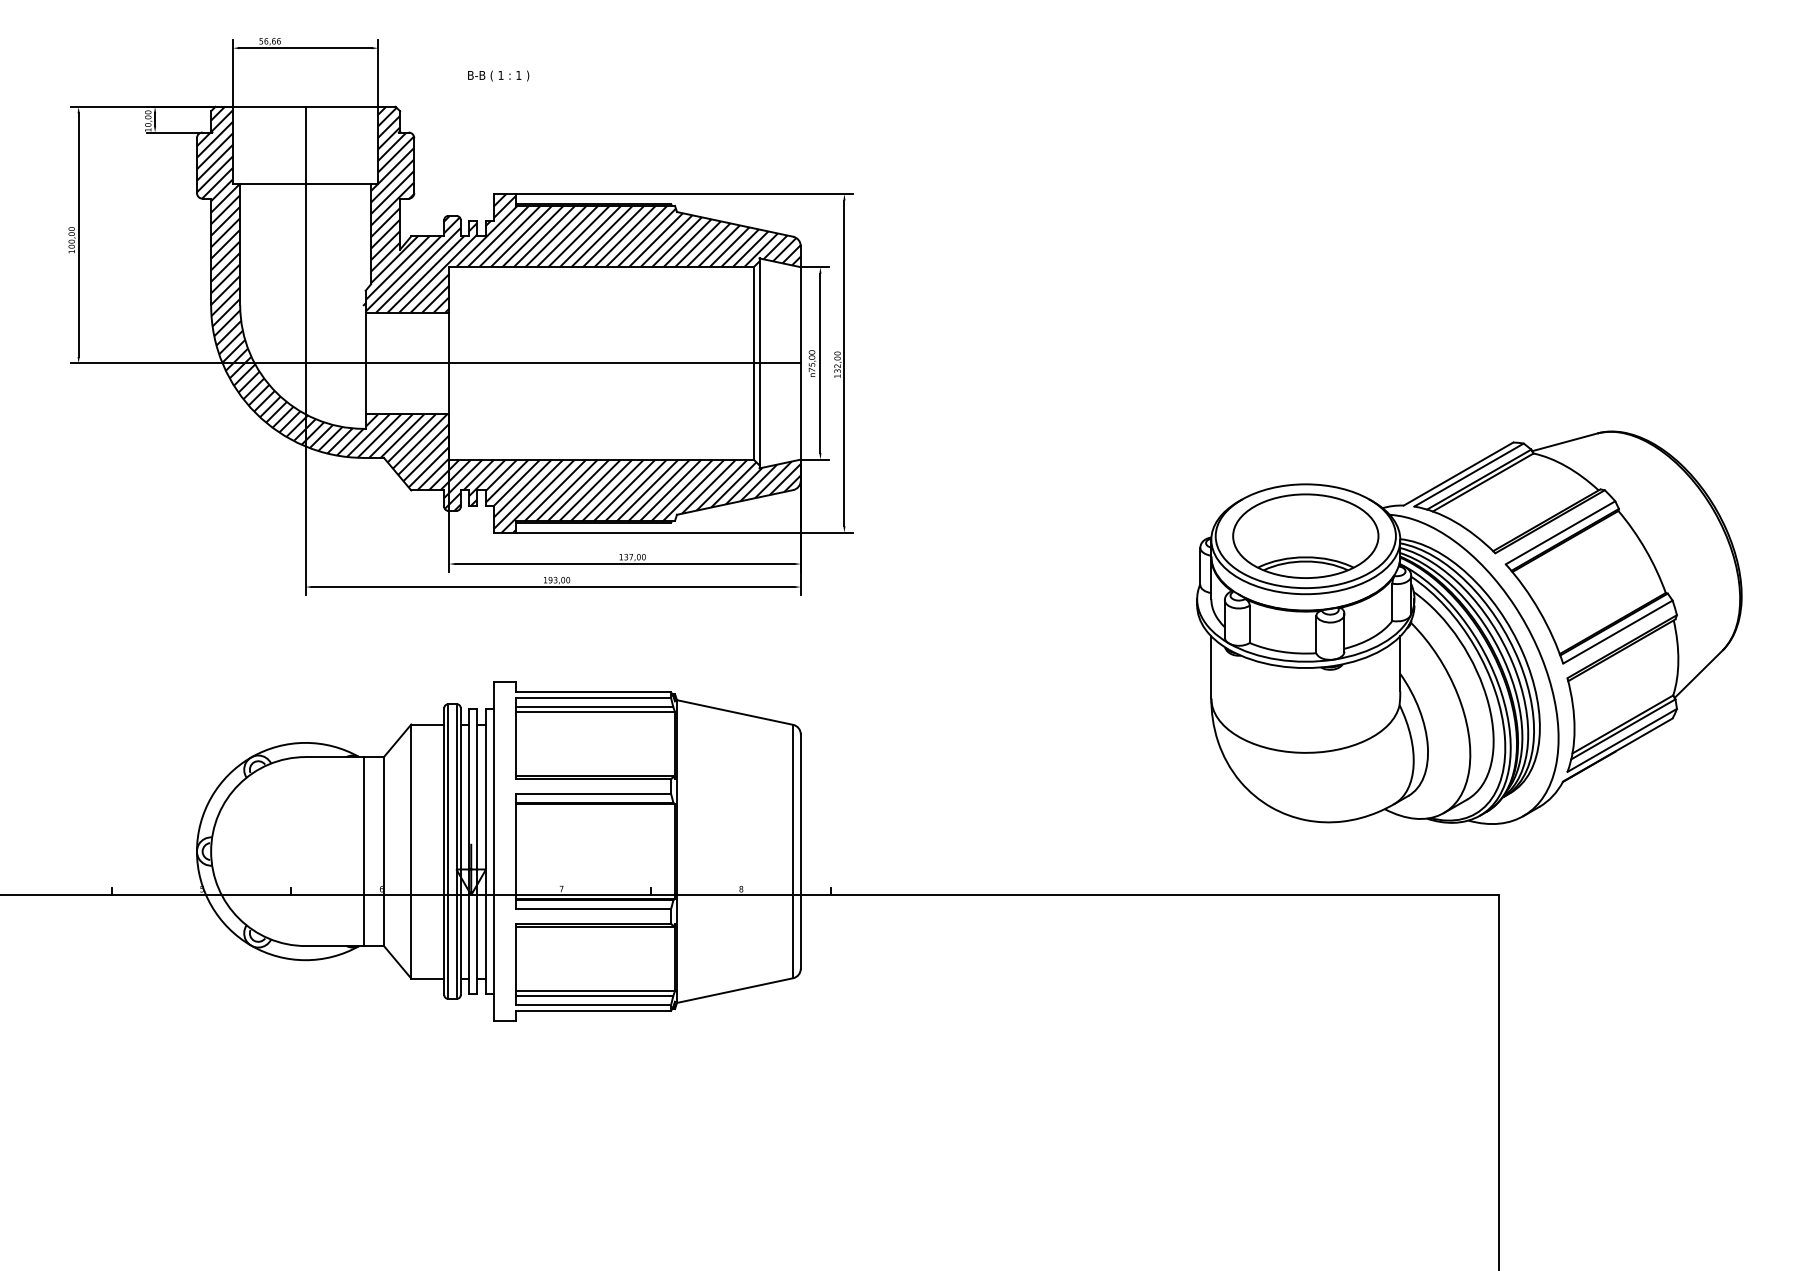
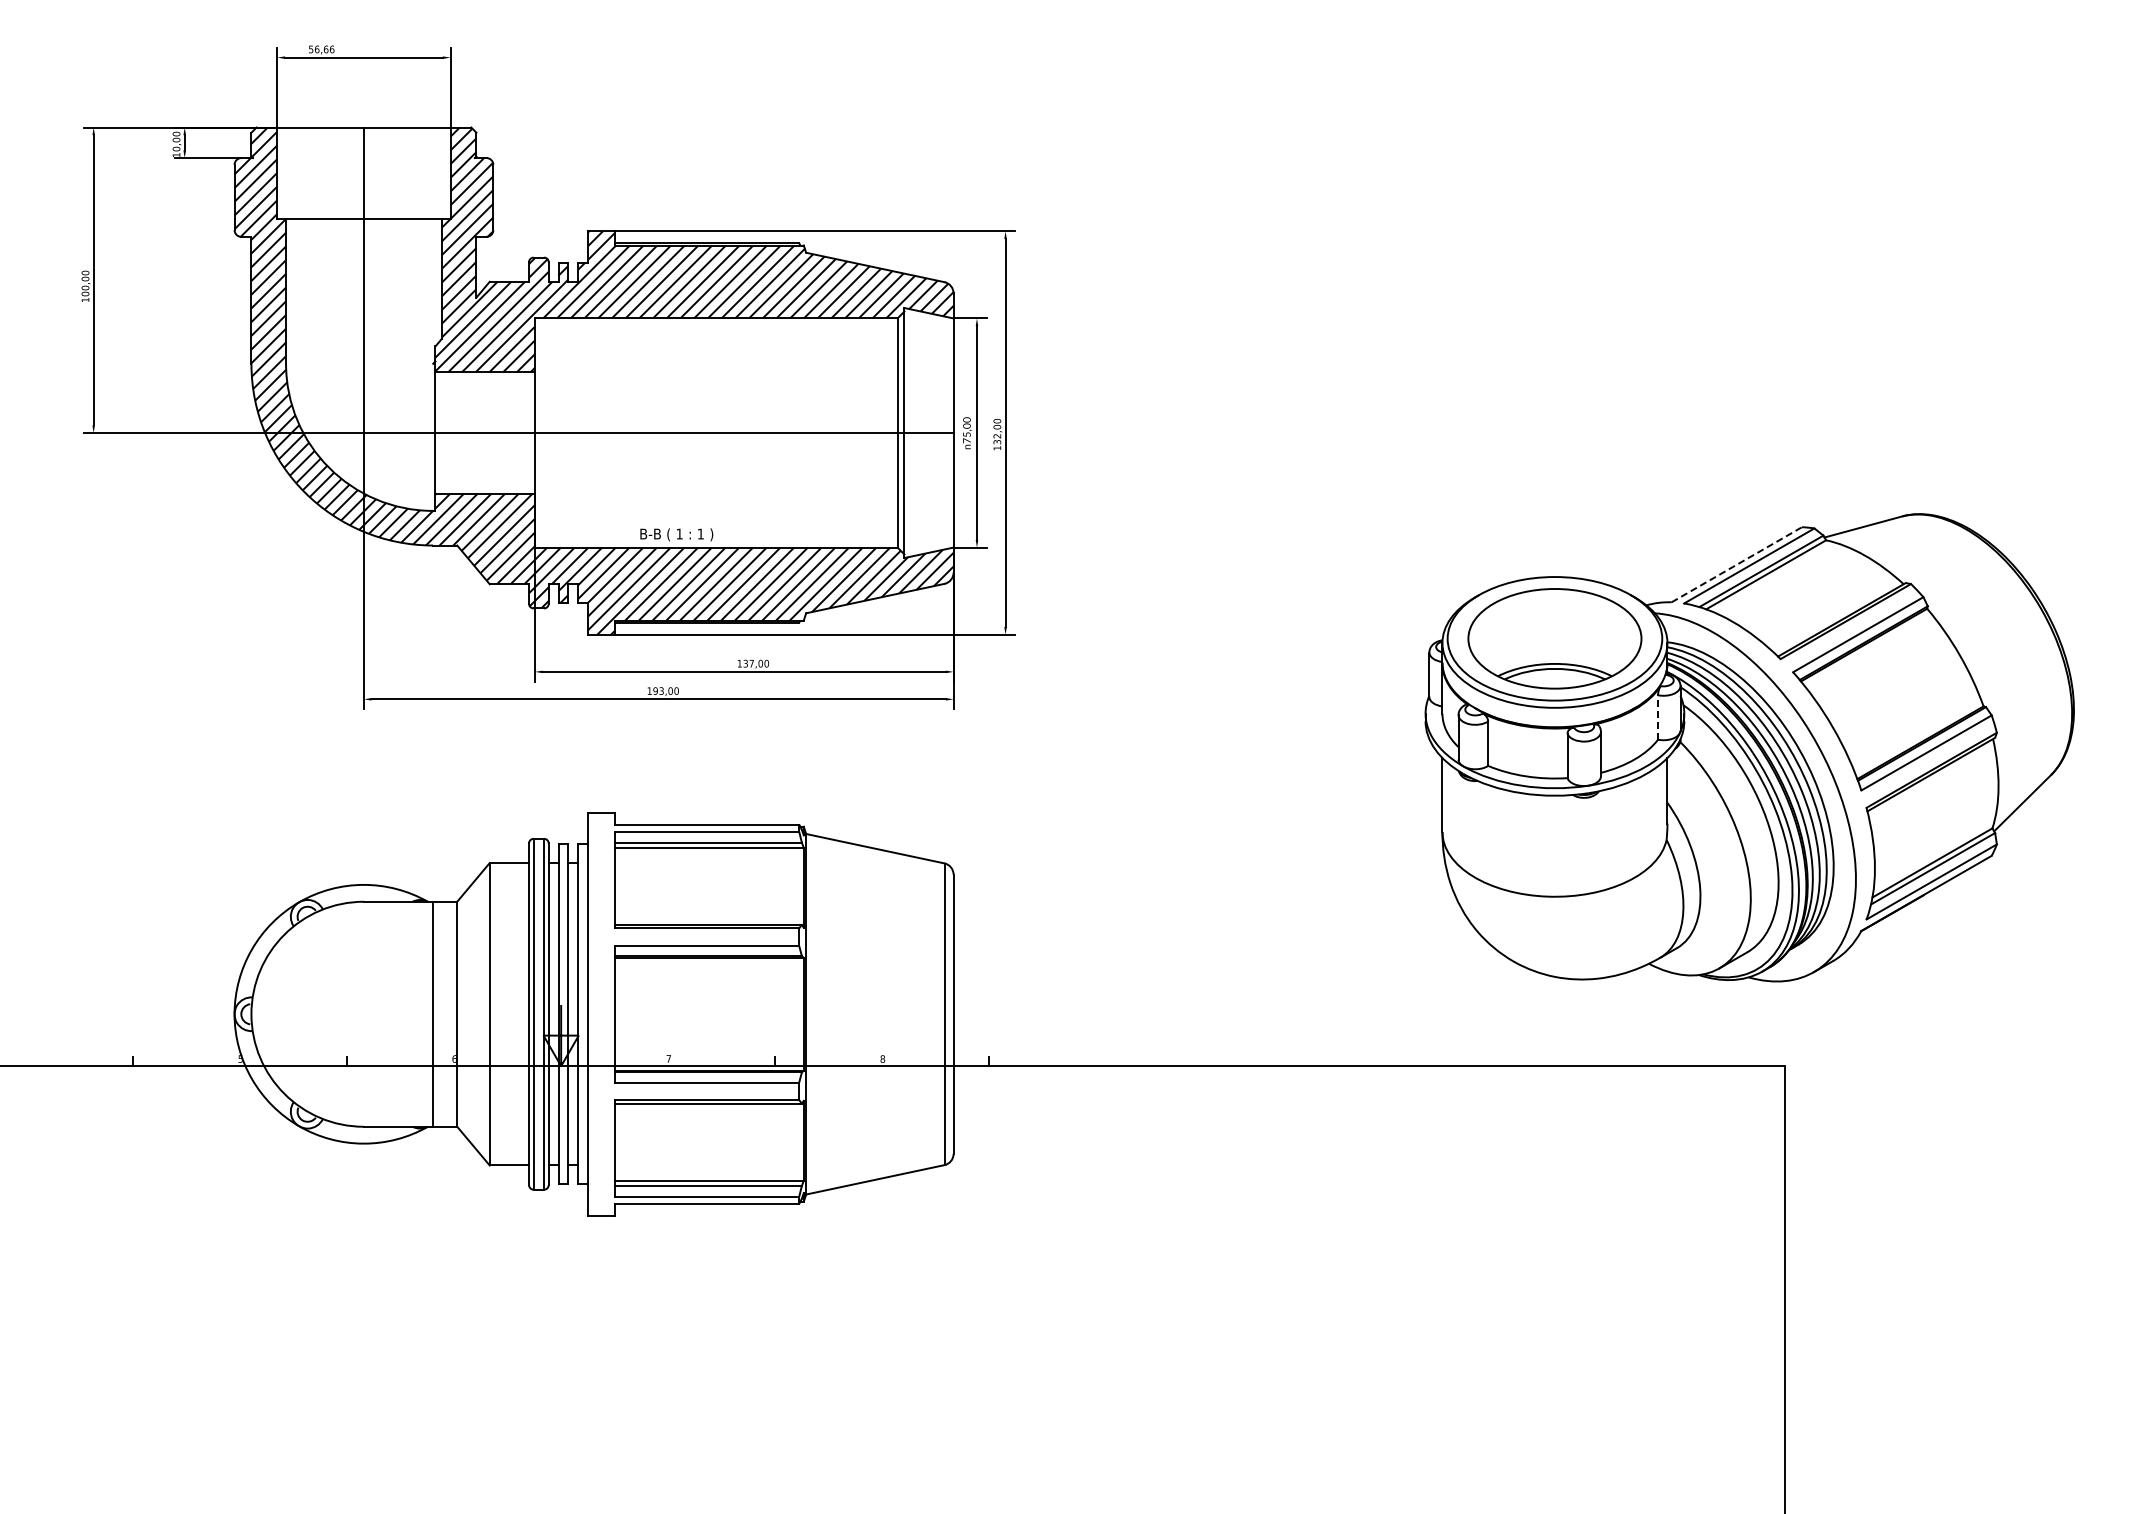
text: (498, 75) -> (676, 534), moved
line: (1459, 473) -> (1737, 564), solid -> dashed
line: (1392, 601) -> (1658, 716), solid -> dashed

